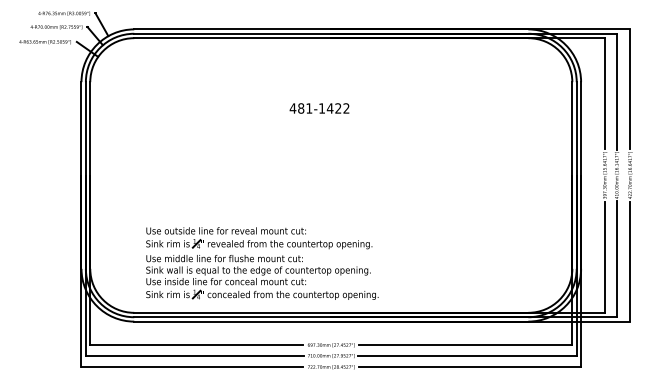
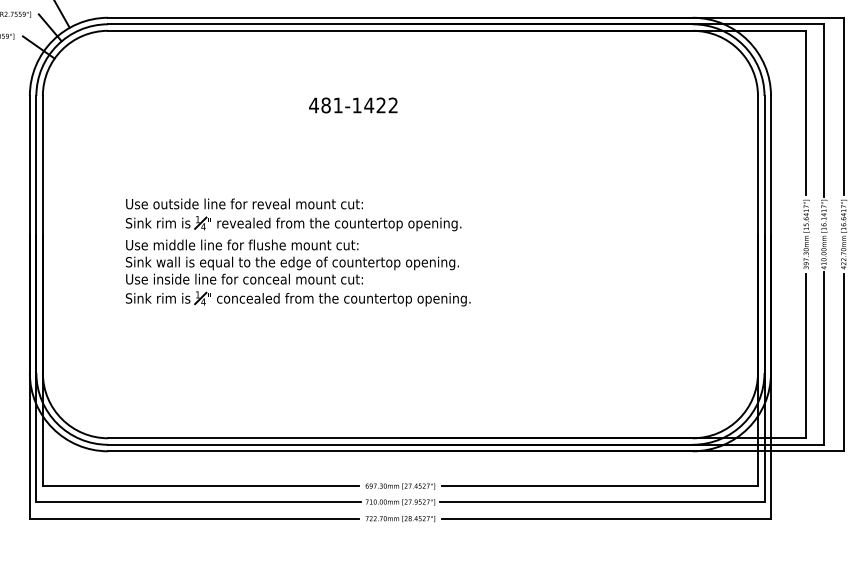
text: (319, 108) -> (353, 105), moved
part: (262, 263) -> (298, 252), moved

